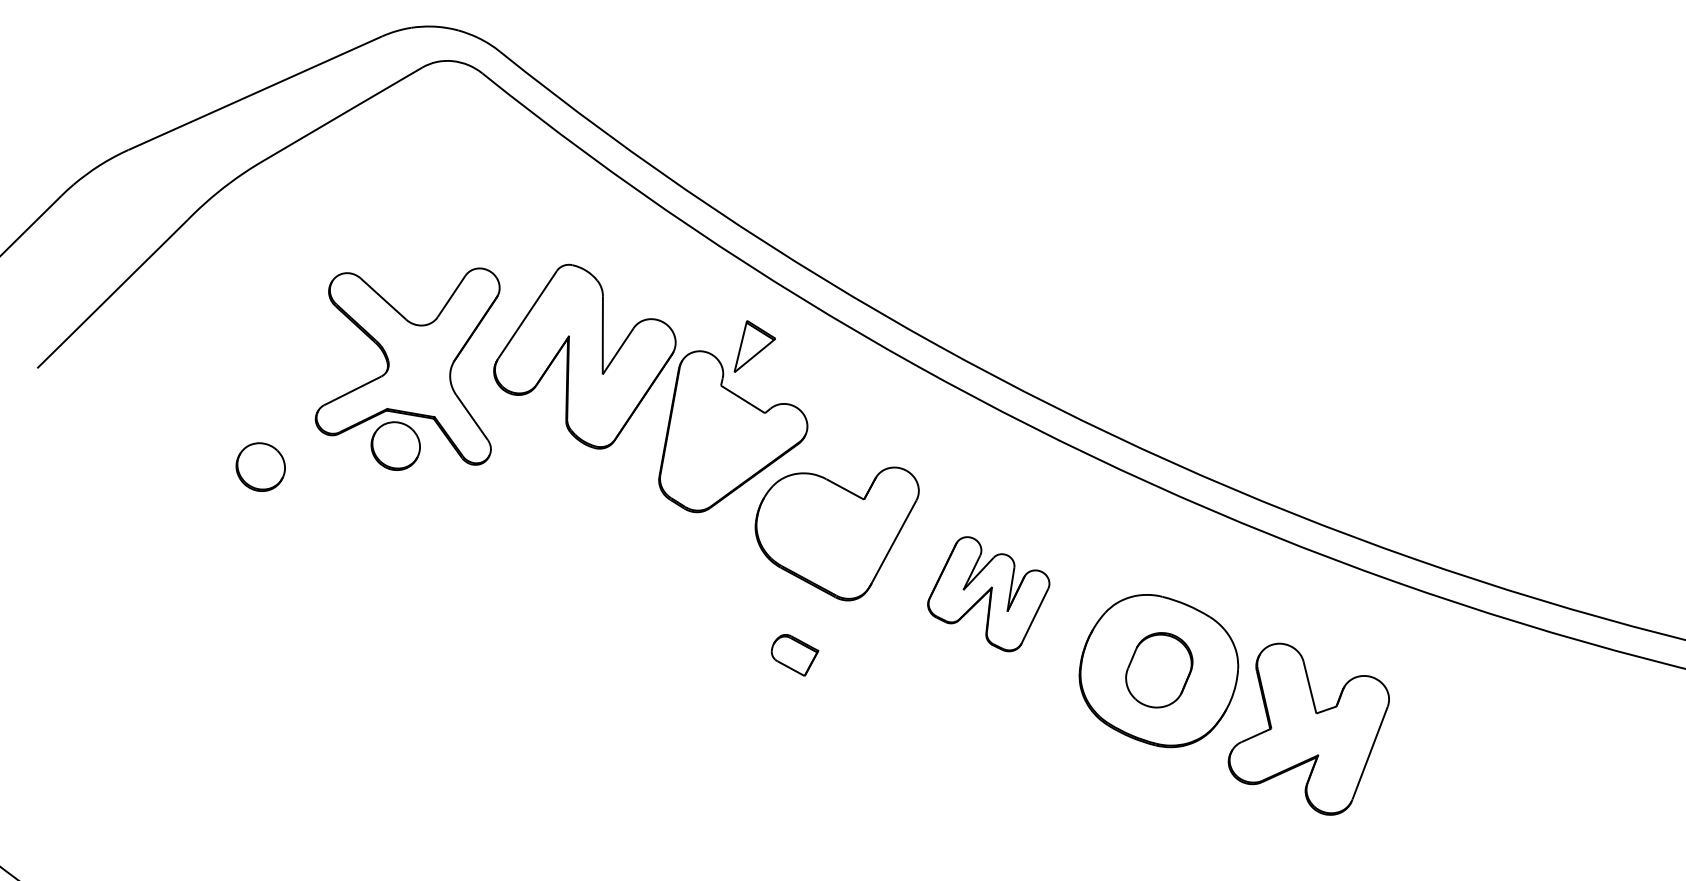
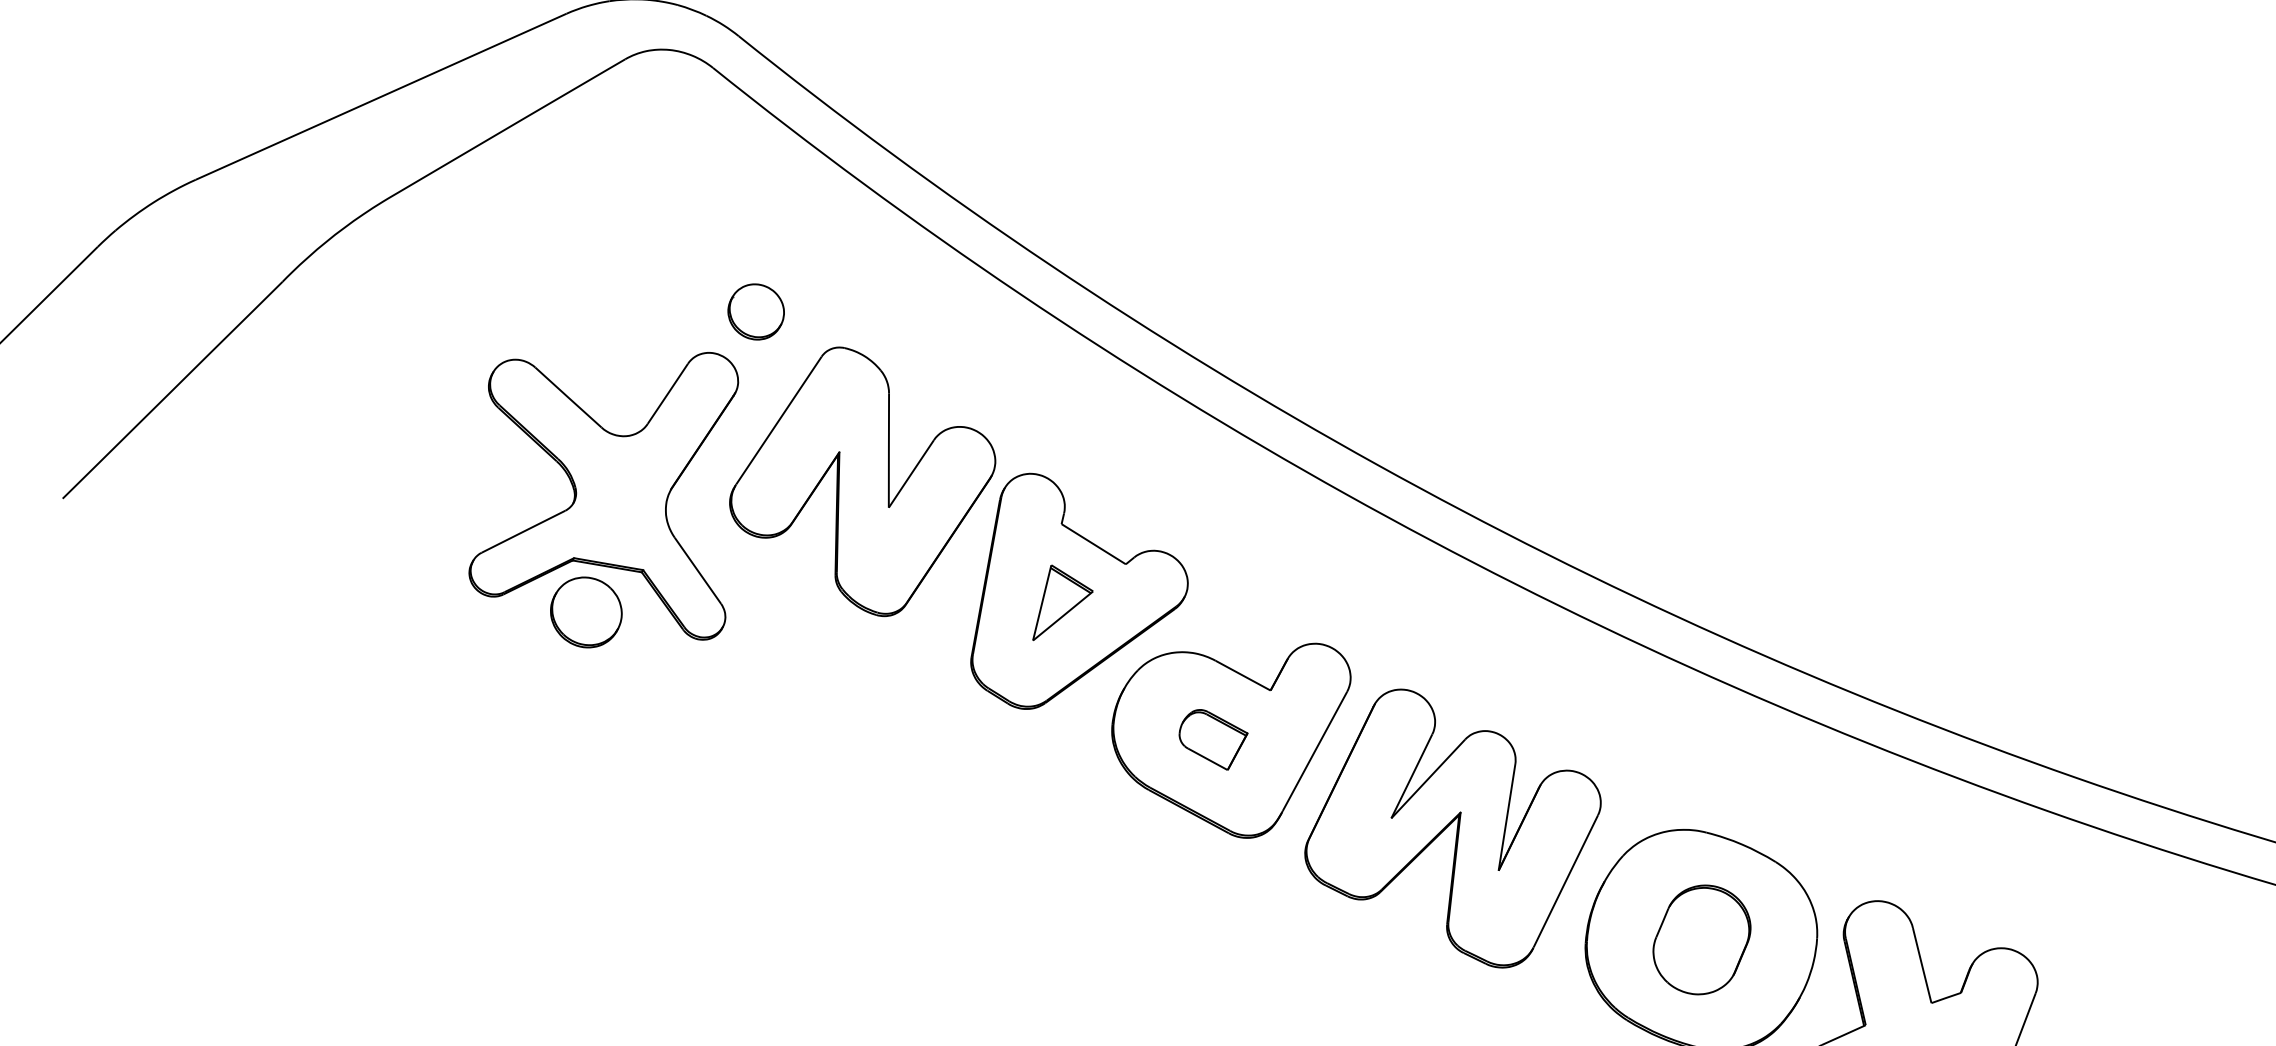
part: (511, 240) -> (755, 311), added
part: (754, 346) -> (1062, 602), moved
part: (260, 466) -> (388, 642), removed
part: (988, 594) -> (1452, 829), size x1.67
part: (794, 655) -> (1212, 740), moved

